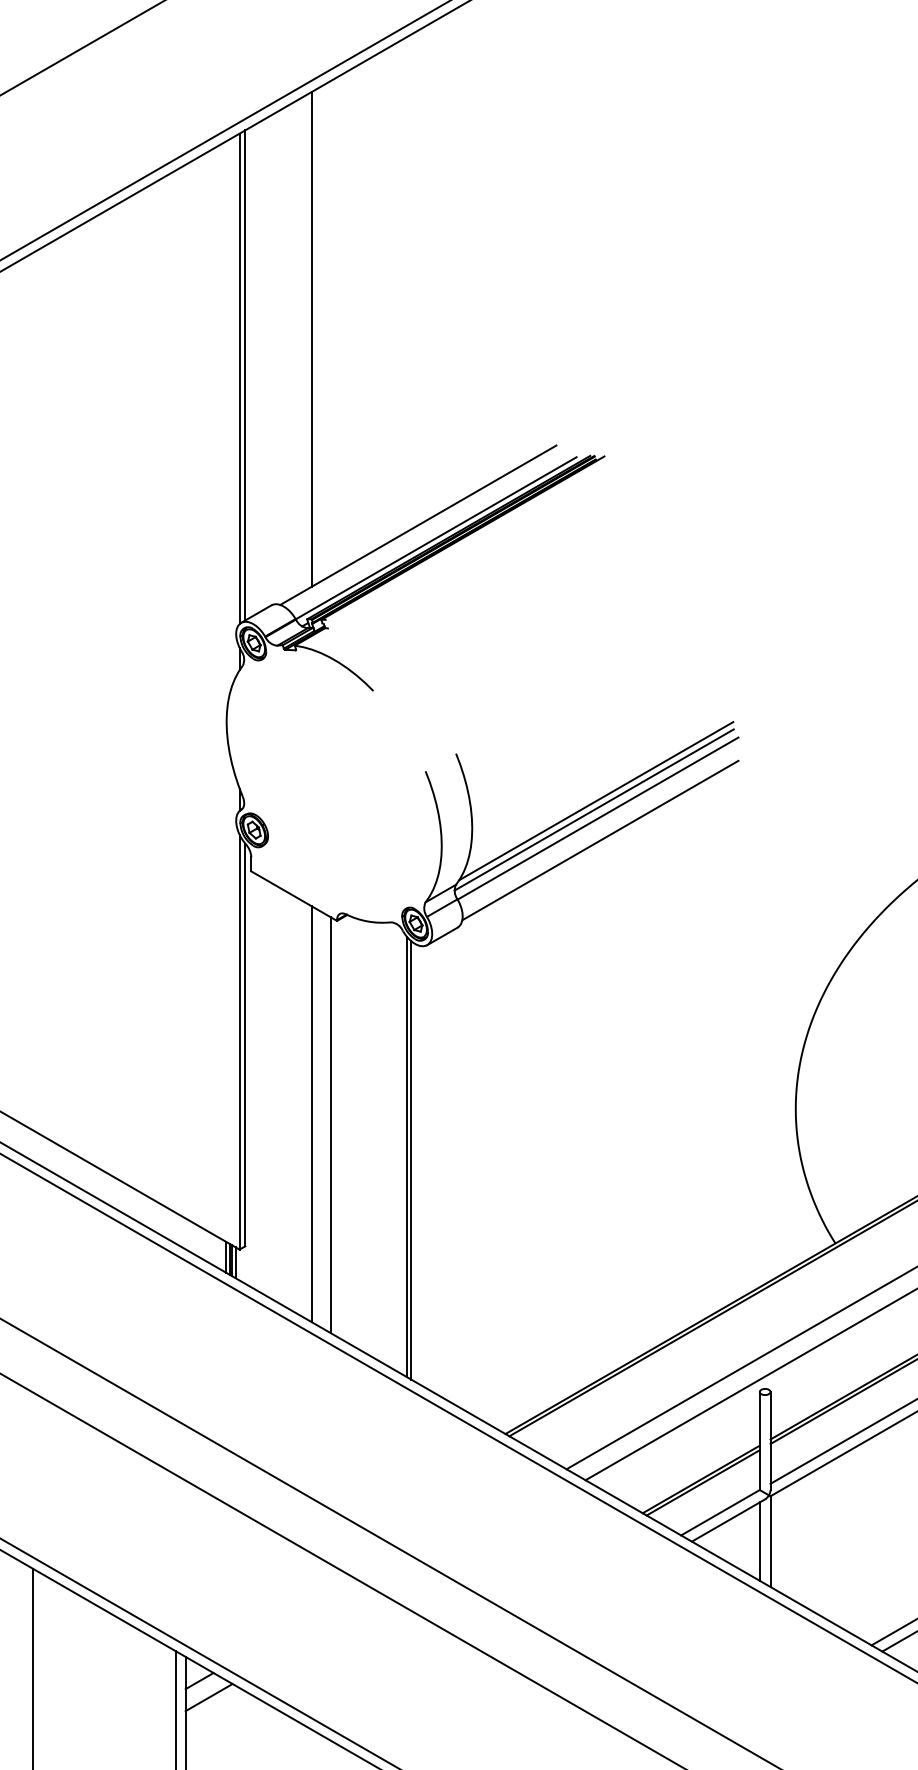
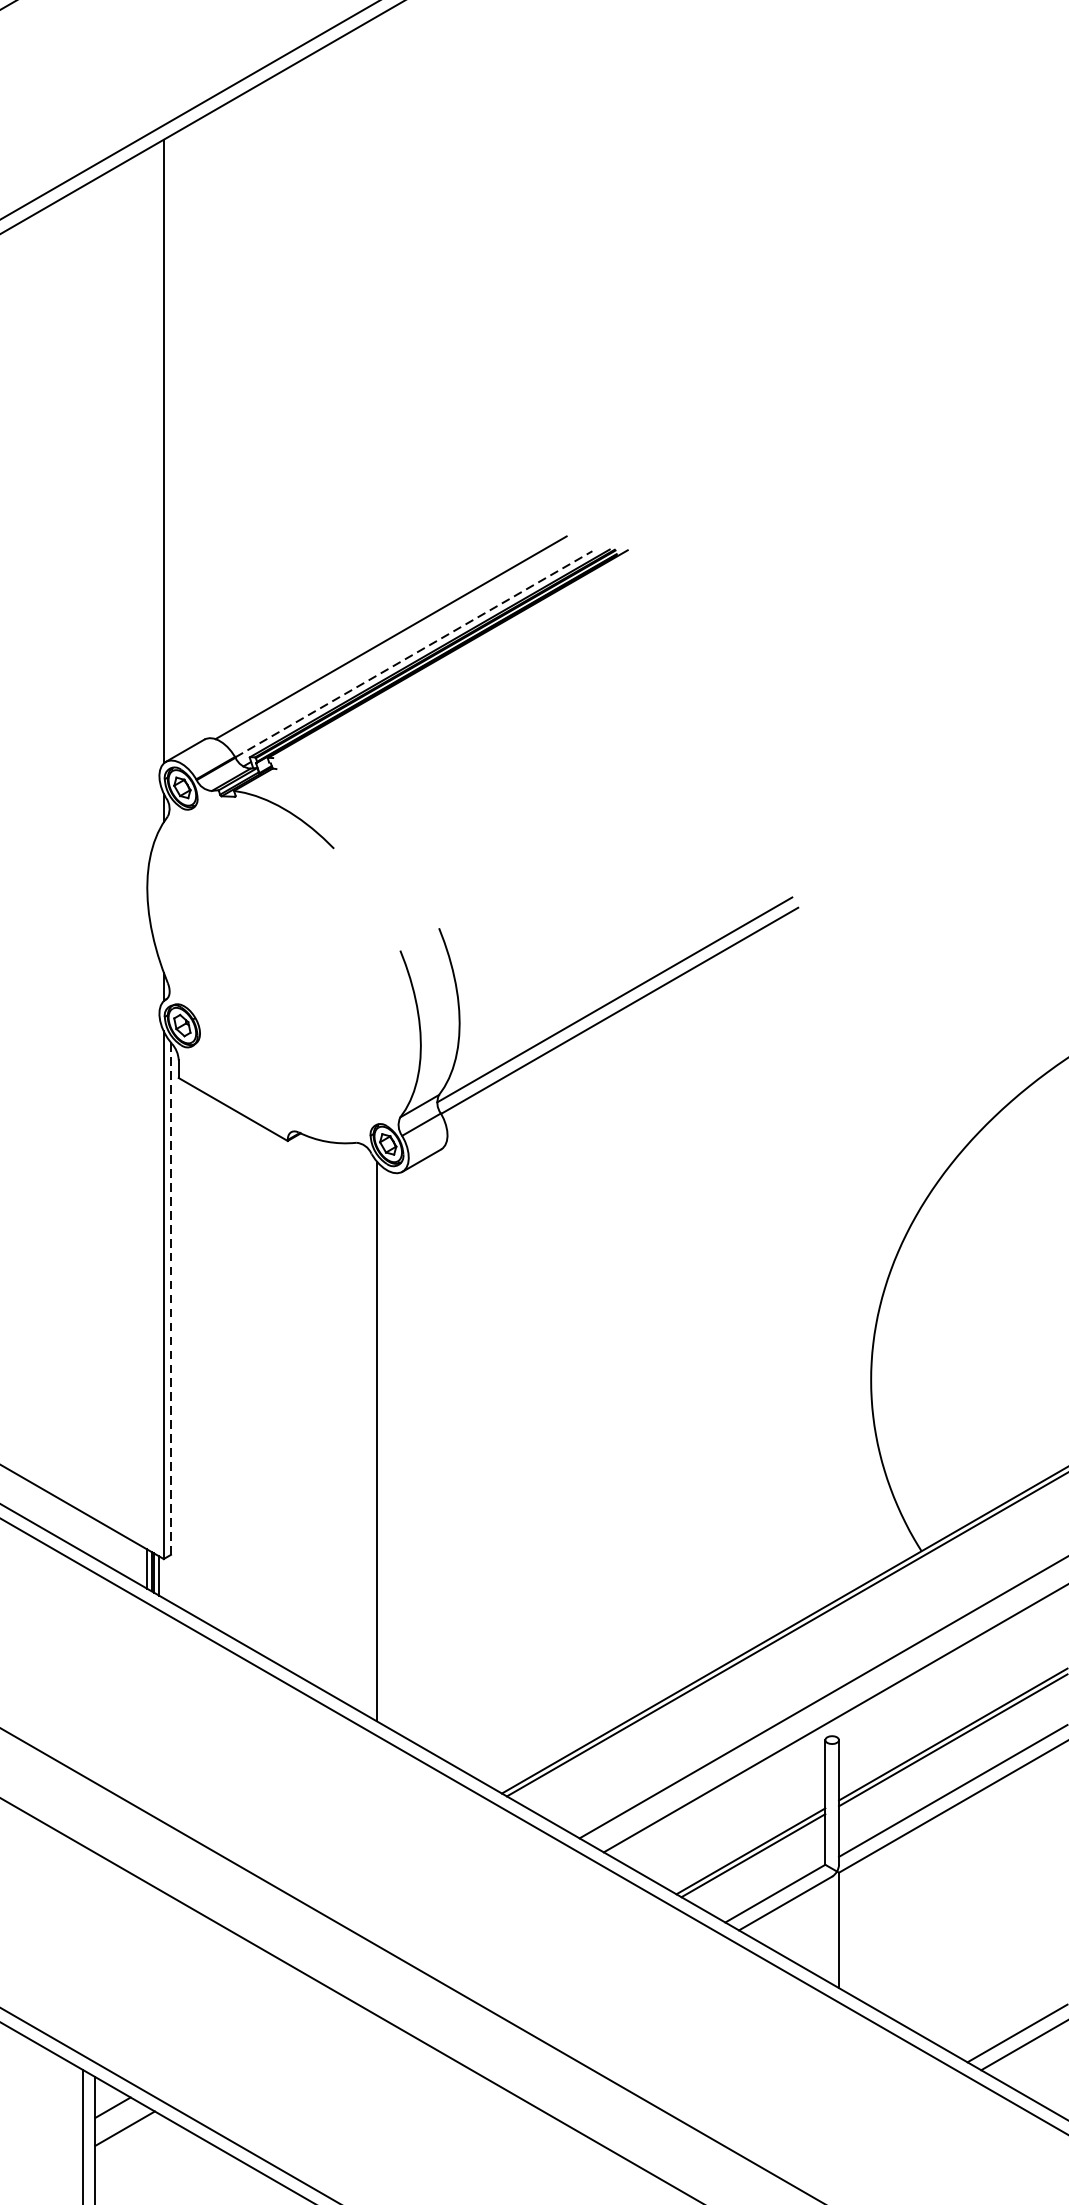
line: (311, 338) -> (255, 400), removed
line: (245, 375) -> (171, 447), removed
line: (436, 537) -> (414, 653), solid -> dashed
line: (596, 801) -> (617, 989), removed
line: (600, 840) -> (622, 1038), removed
line: (245, 1045) -> (171, 1299), solid -> dashed
line: (311, 1114) -> (255, 1387), removed
line: (331, 1125) -> (280, 1401), removed
line: (411, 1160) -> (382, 1445), removed
line: (759, 1541) -> (824, 1930), removed

